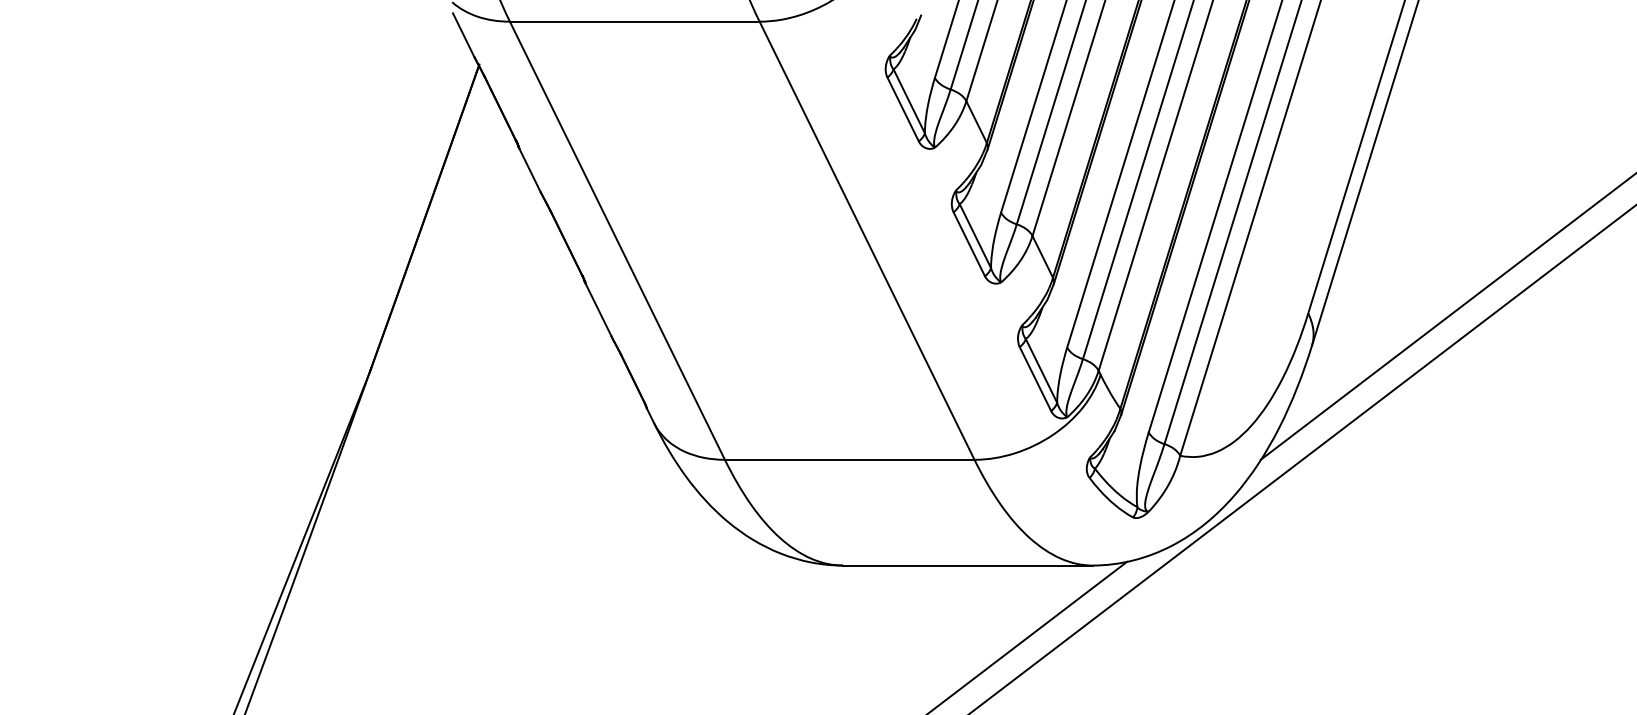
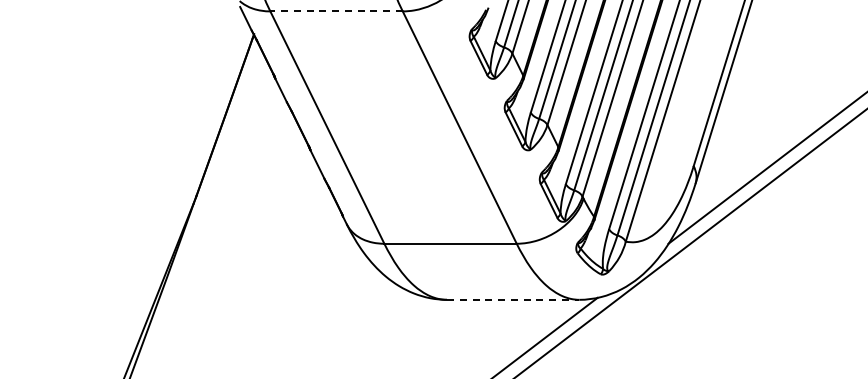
line: (634, 21) -> (336, 11), solid -> dashed
line: (968, 564) -> (513, 299), solid -> dashed

